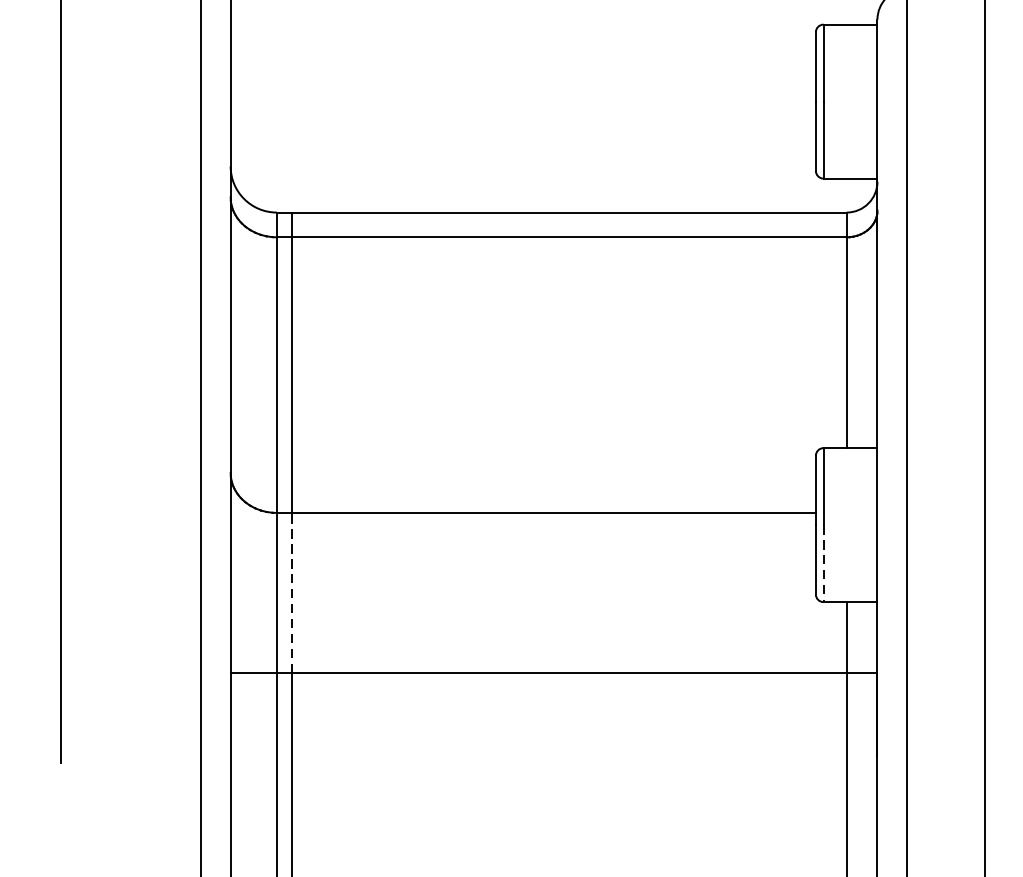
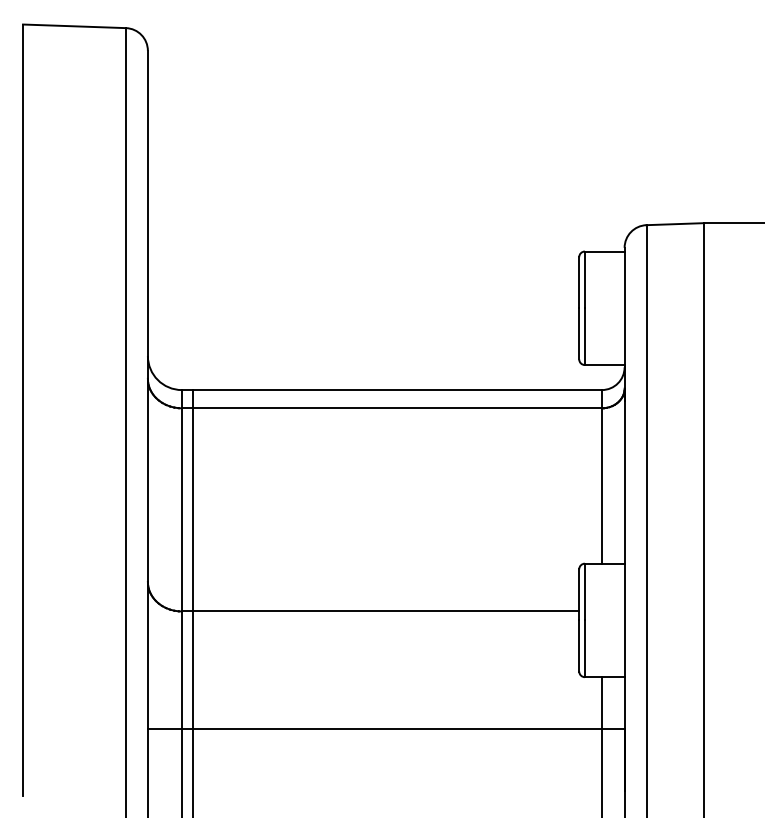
line: (823, 564) -> (584, 649), dashed -> solid
line: (292, 593) -> (193, 670), dashed -> solid

